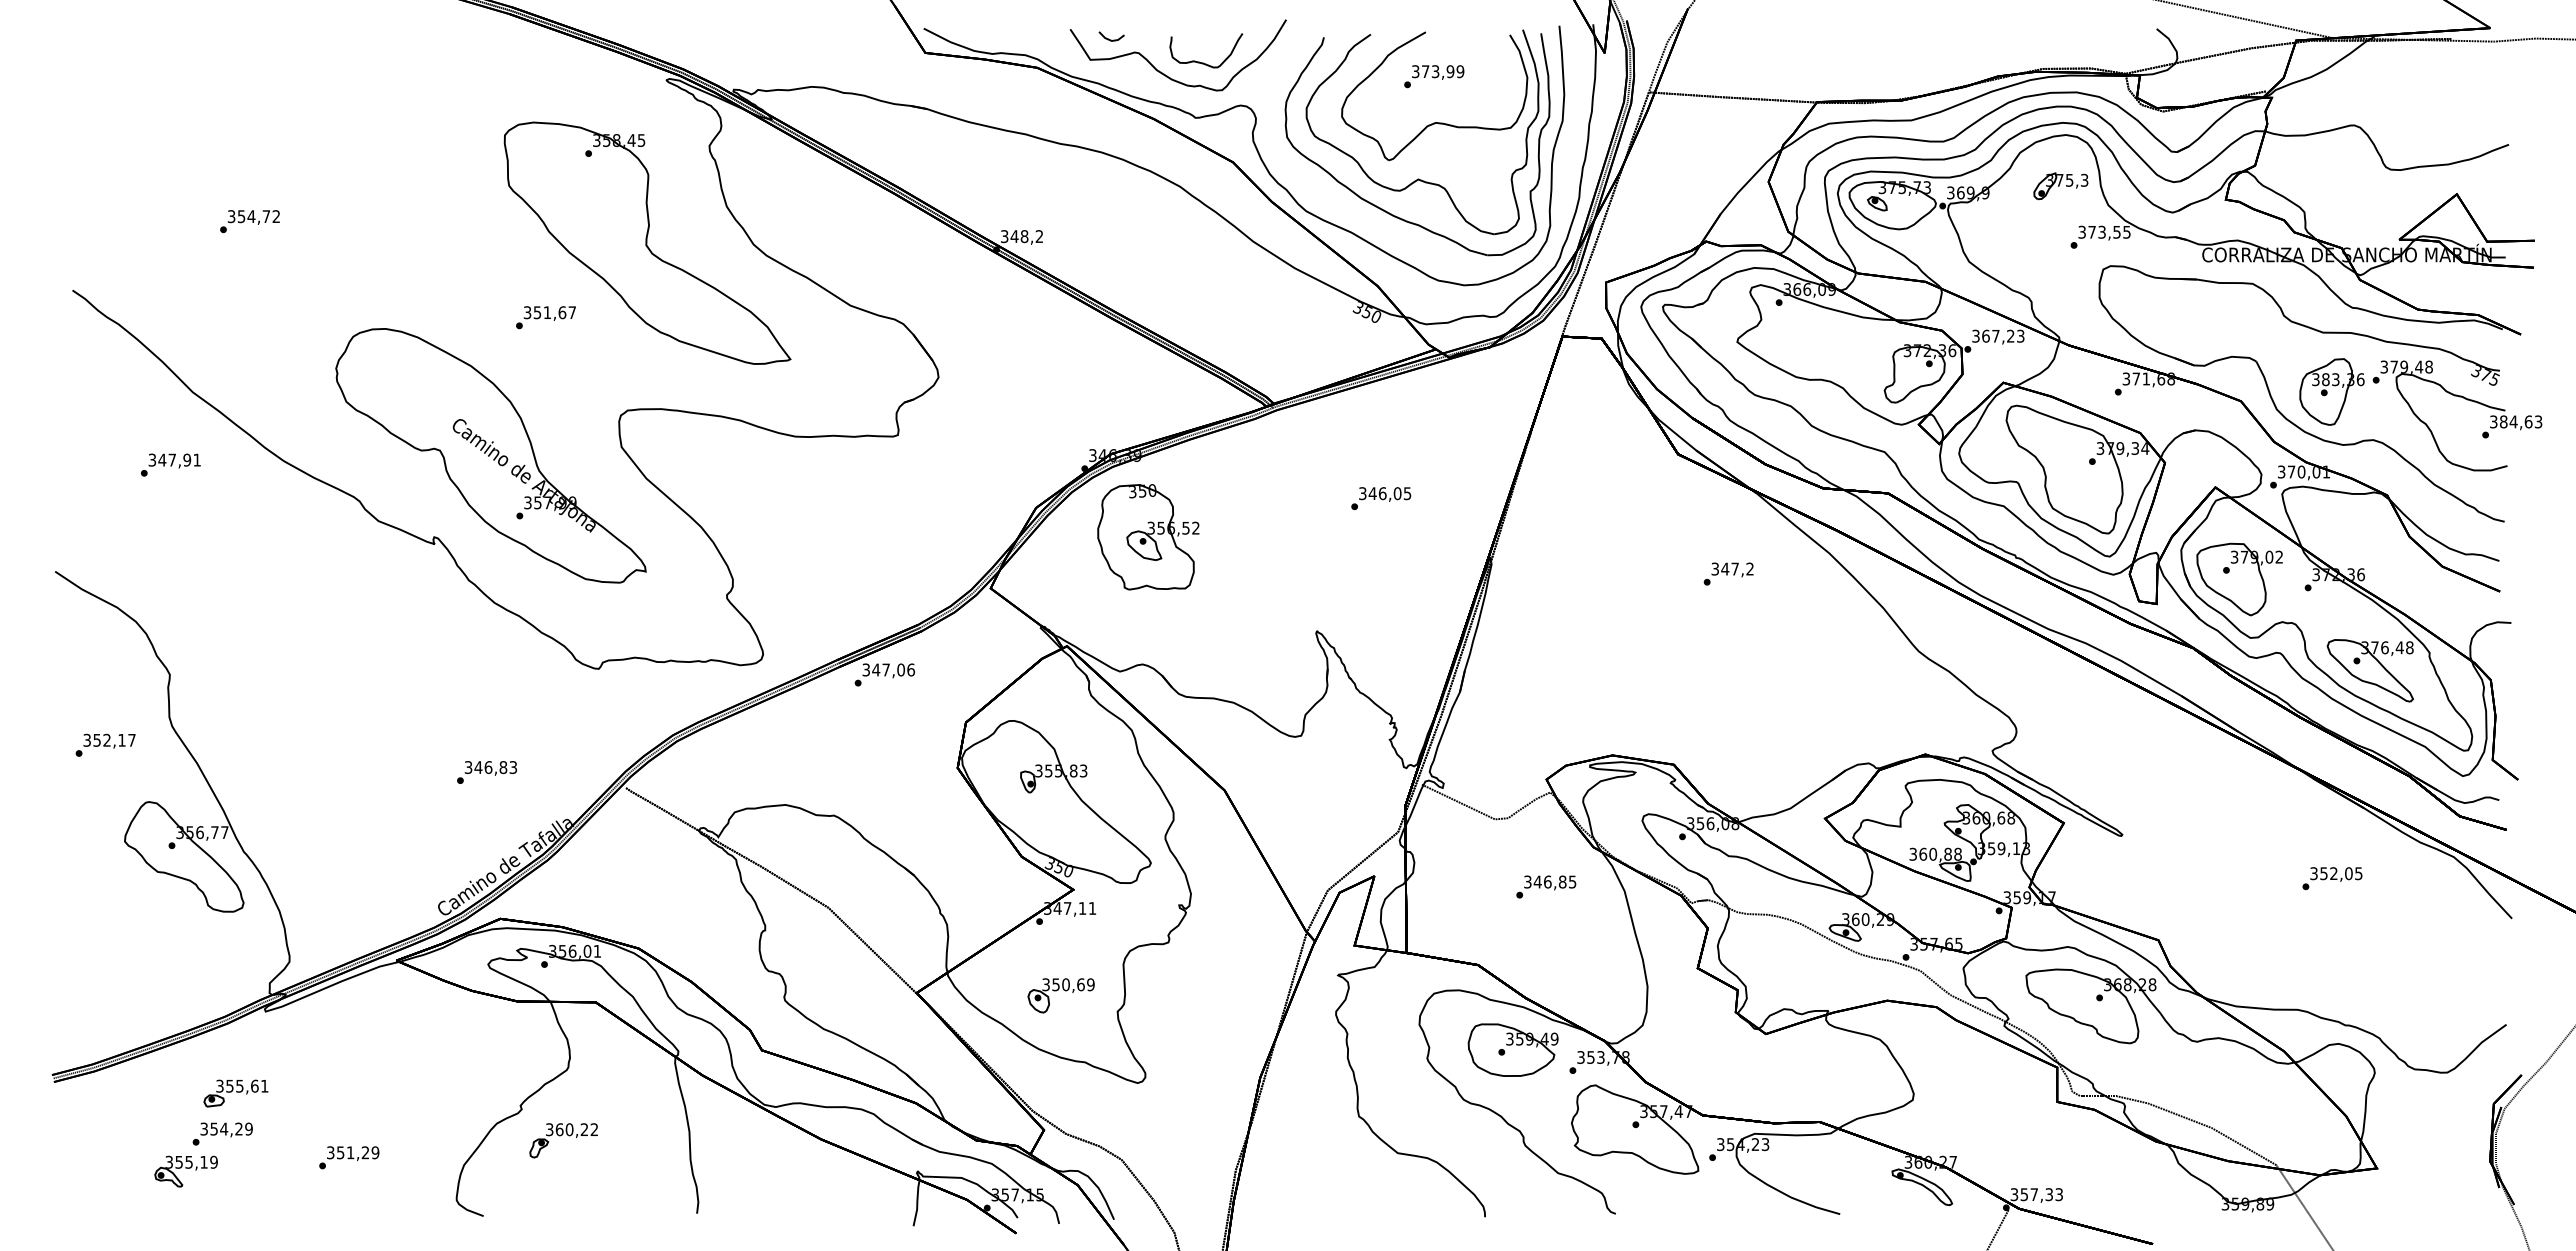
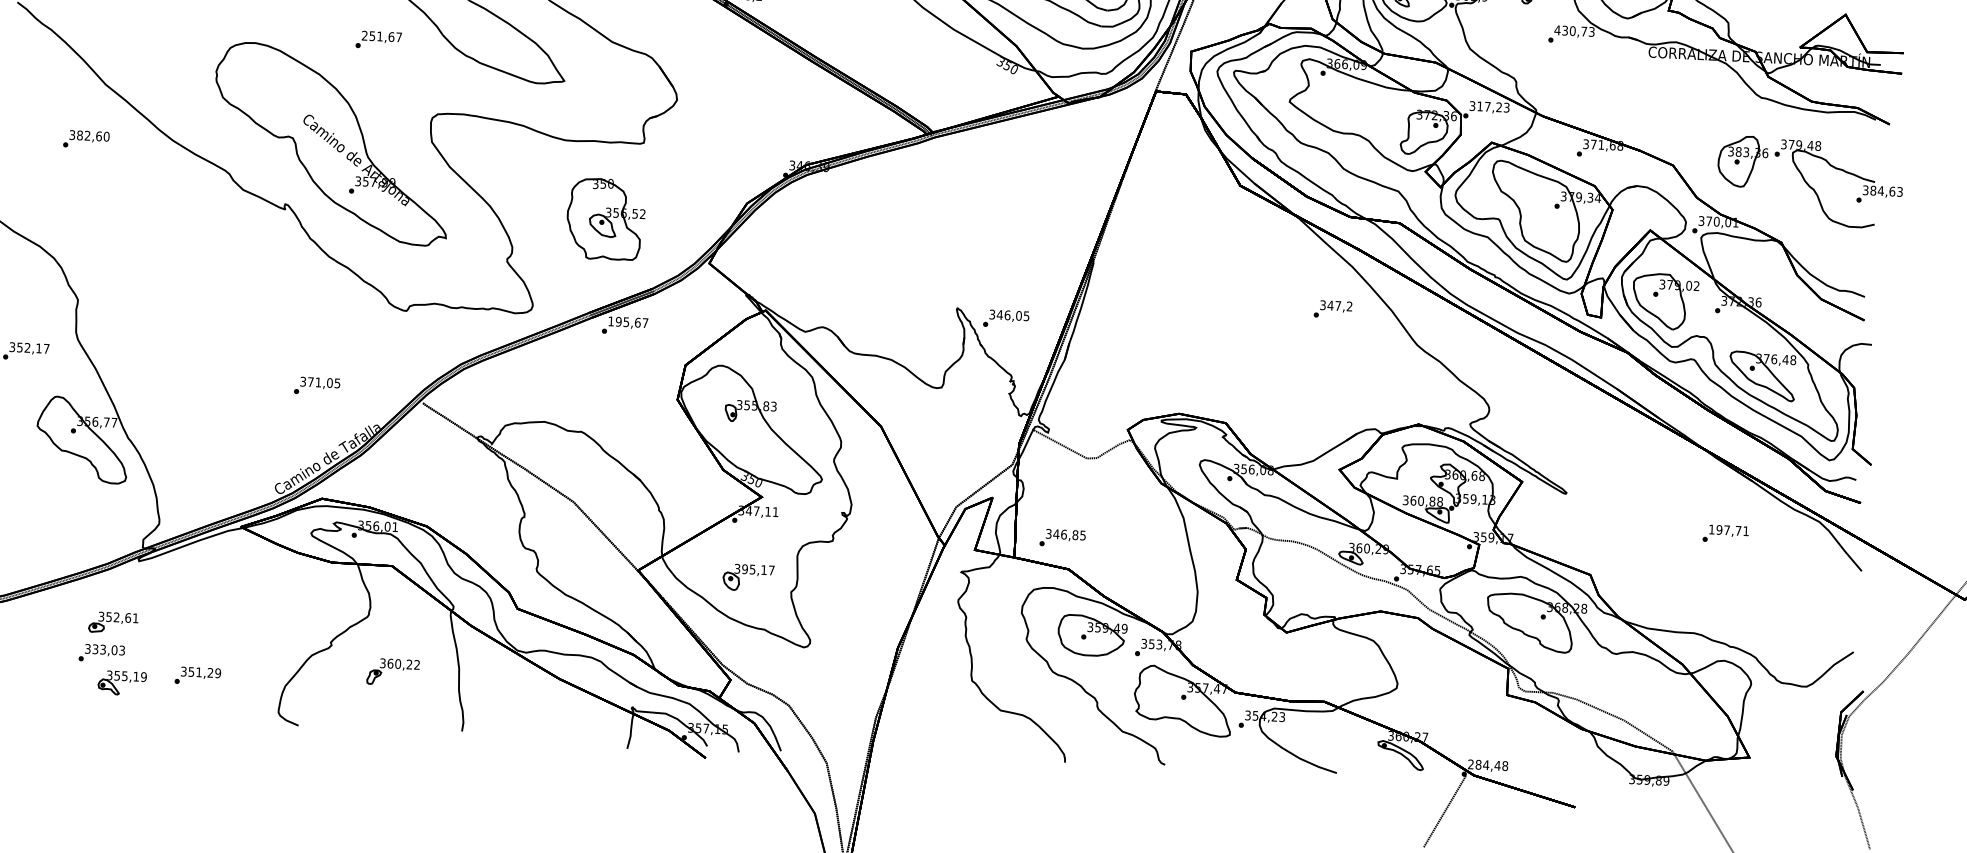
text: (2104, 231) -> (1574, 30), 373,55 -> 430,73
text: (527, 312) -> (364, 35), 351,67 -> 251,67
text: (1985, 335) -> (1479, 105), 367,23 -> 317,23
part: (2281, 412) -> (1703, 175), removed
text: (179, 459) -> (93, 135), 347,91 -> 382,60
text: (1381, 498) -> (1006, 319), moved
part: (1148, 537) -> (606, 219), moved
text: (1728, 573) -> (1332, 309), moved
text: (888, 669) -> (628, 321), 347,06 -> 195,67
text: (495, 767) -> (323, 382), 346,83 -> 371,05
text: (2336, 873) -> (1729, 530), 352,05 -> 197,71
text: (1546, 886) -> (1062, 538), moved
text: (1073, 984) -> (758, 569), 350,69 -> 395,17
text: (239, 1085) -> (116, 616), 355,61 -> 352,61
text: (231, 1128) -> (108, 649), 354,29 -> 333,03
part: (563, 1140) -> (393, 672), moved
part: (185, 1171) -> (121, 683), moved
text: (2036, 1194) -> (1487, 765), 357,33 -> 284,48

